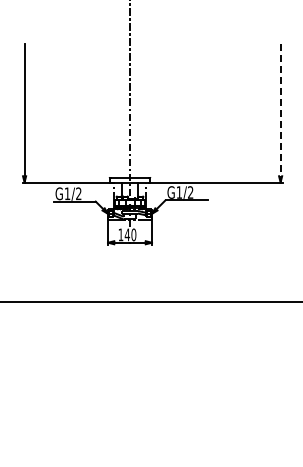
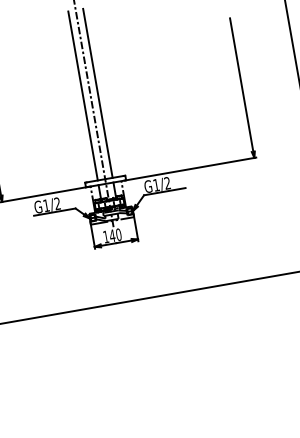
line: (122, 91) -> (82, 95), added
line: (137, 91) -> (97, 92), added
line: (280, 111) -> (242, 88), dashed -> solid

